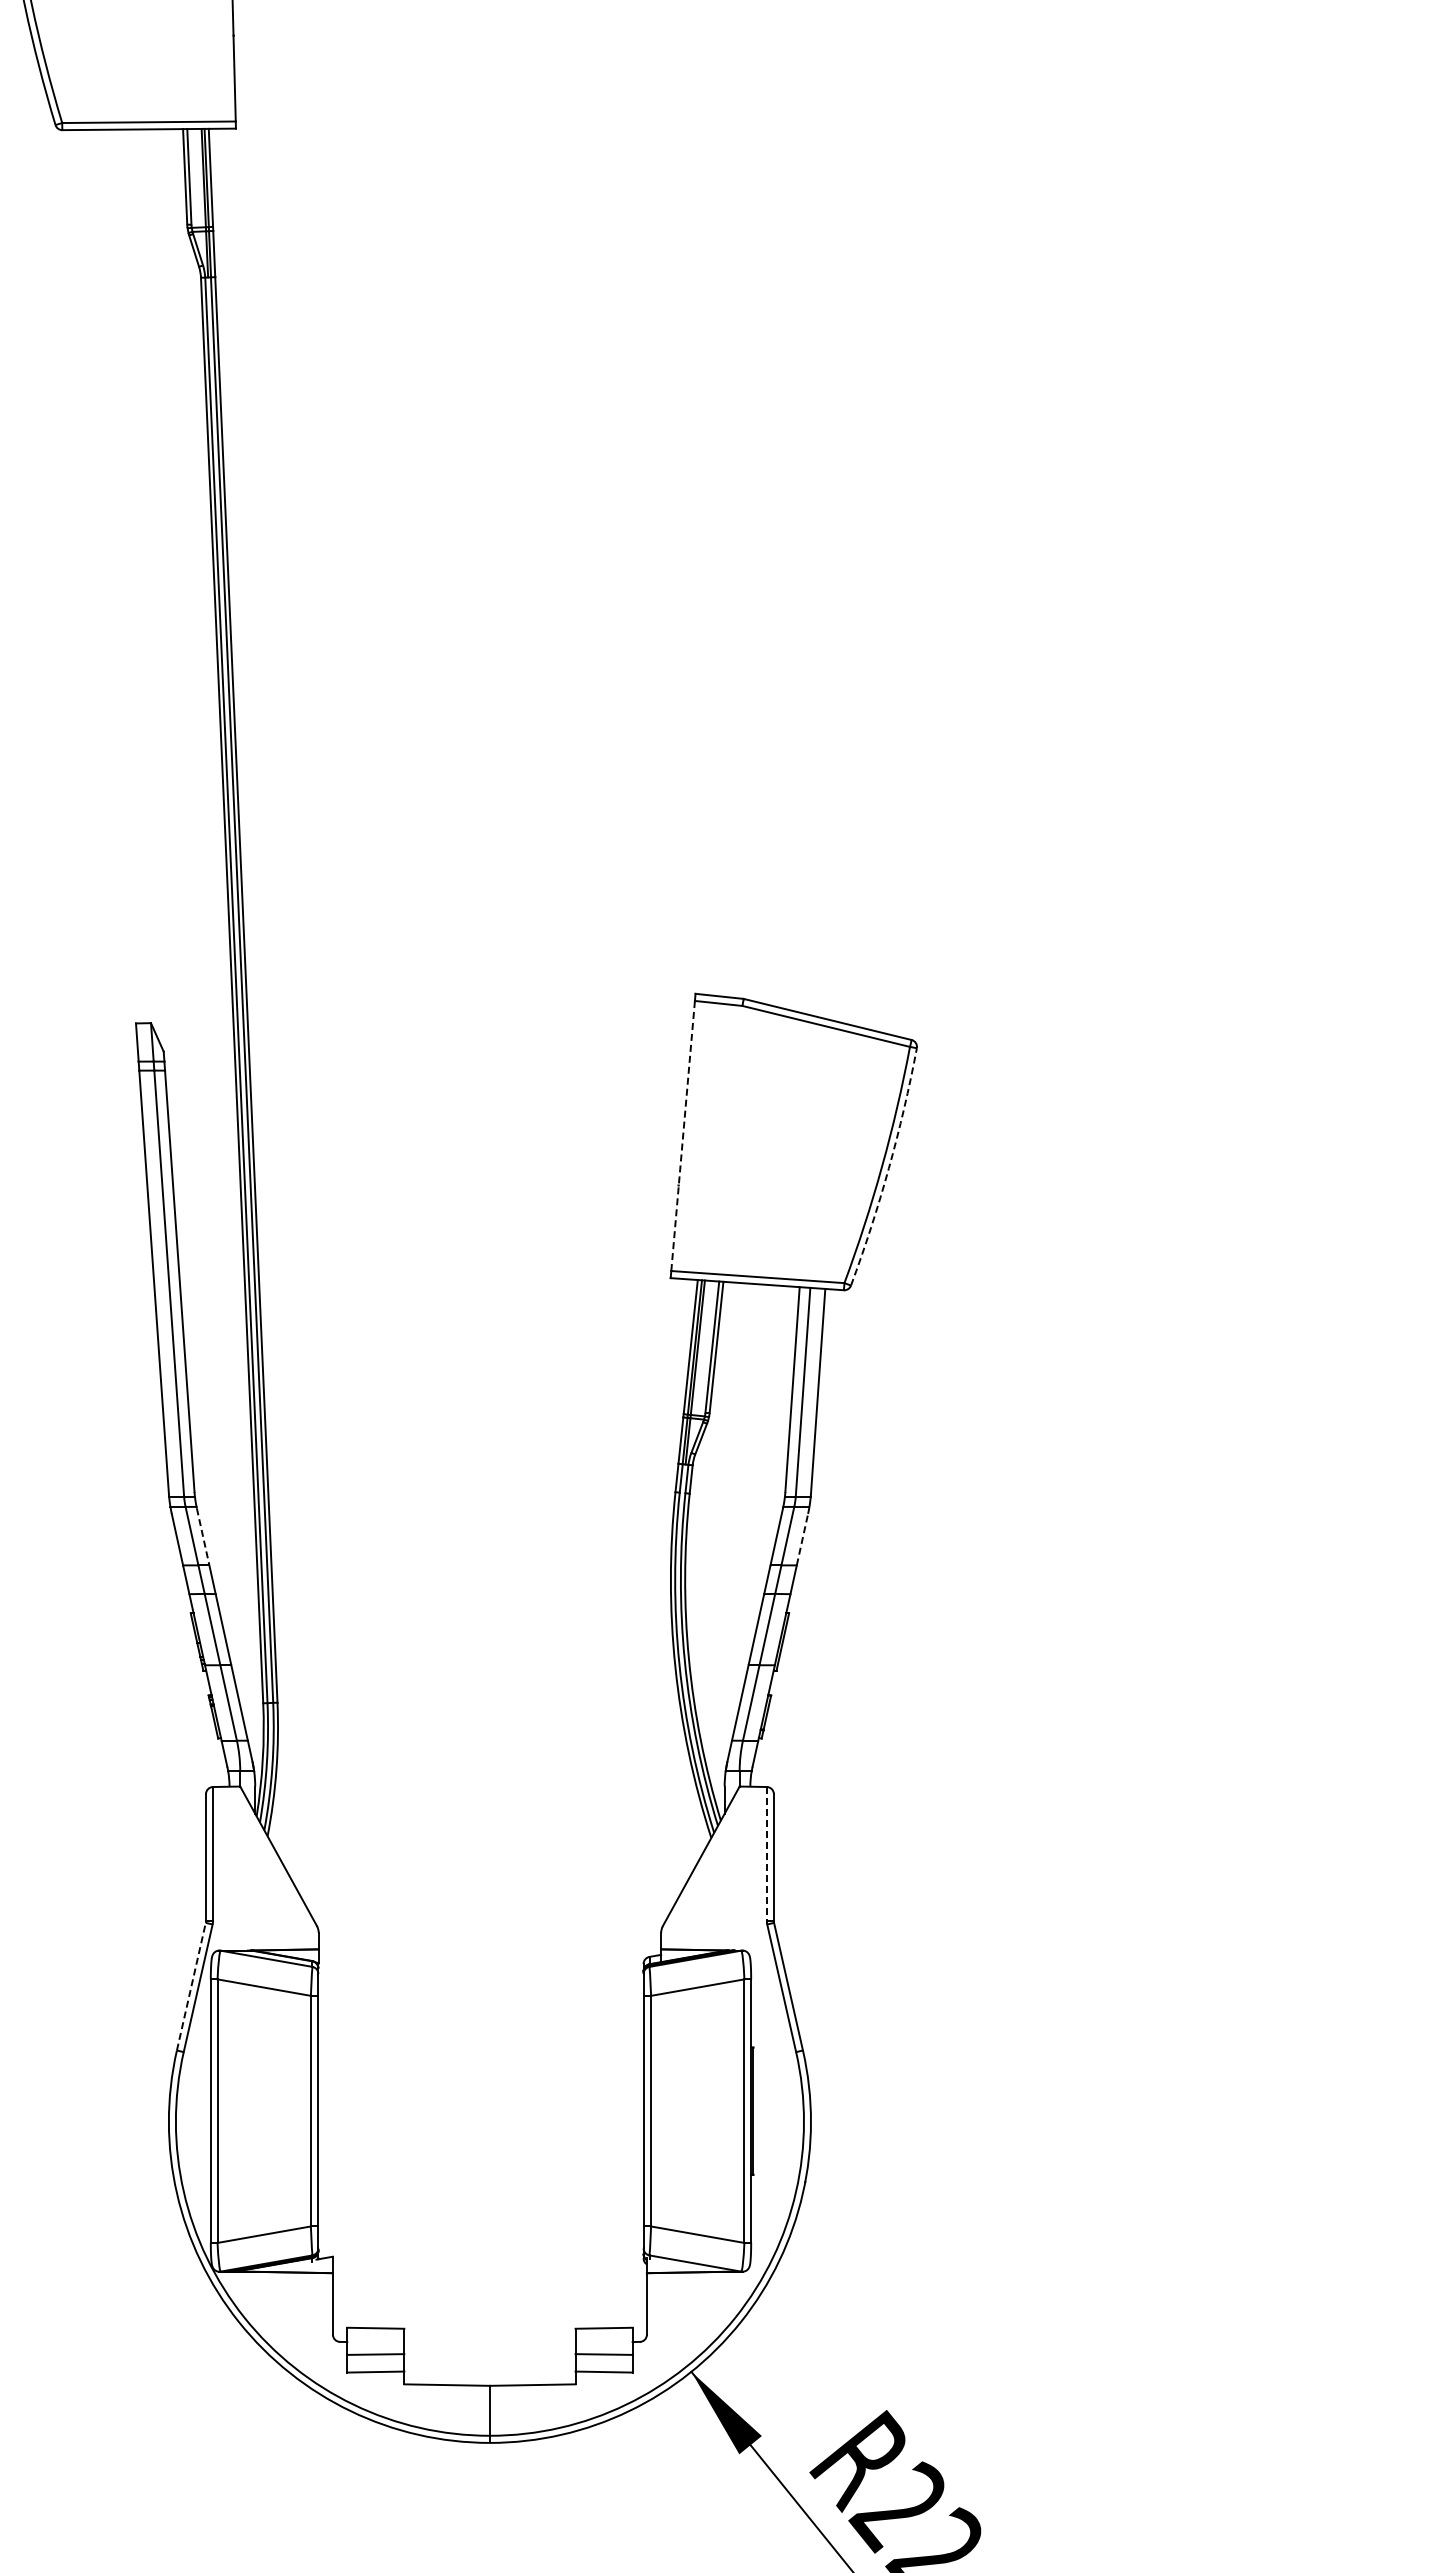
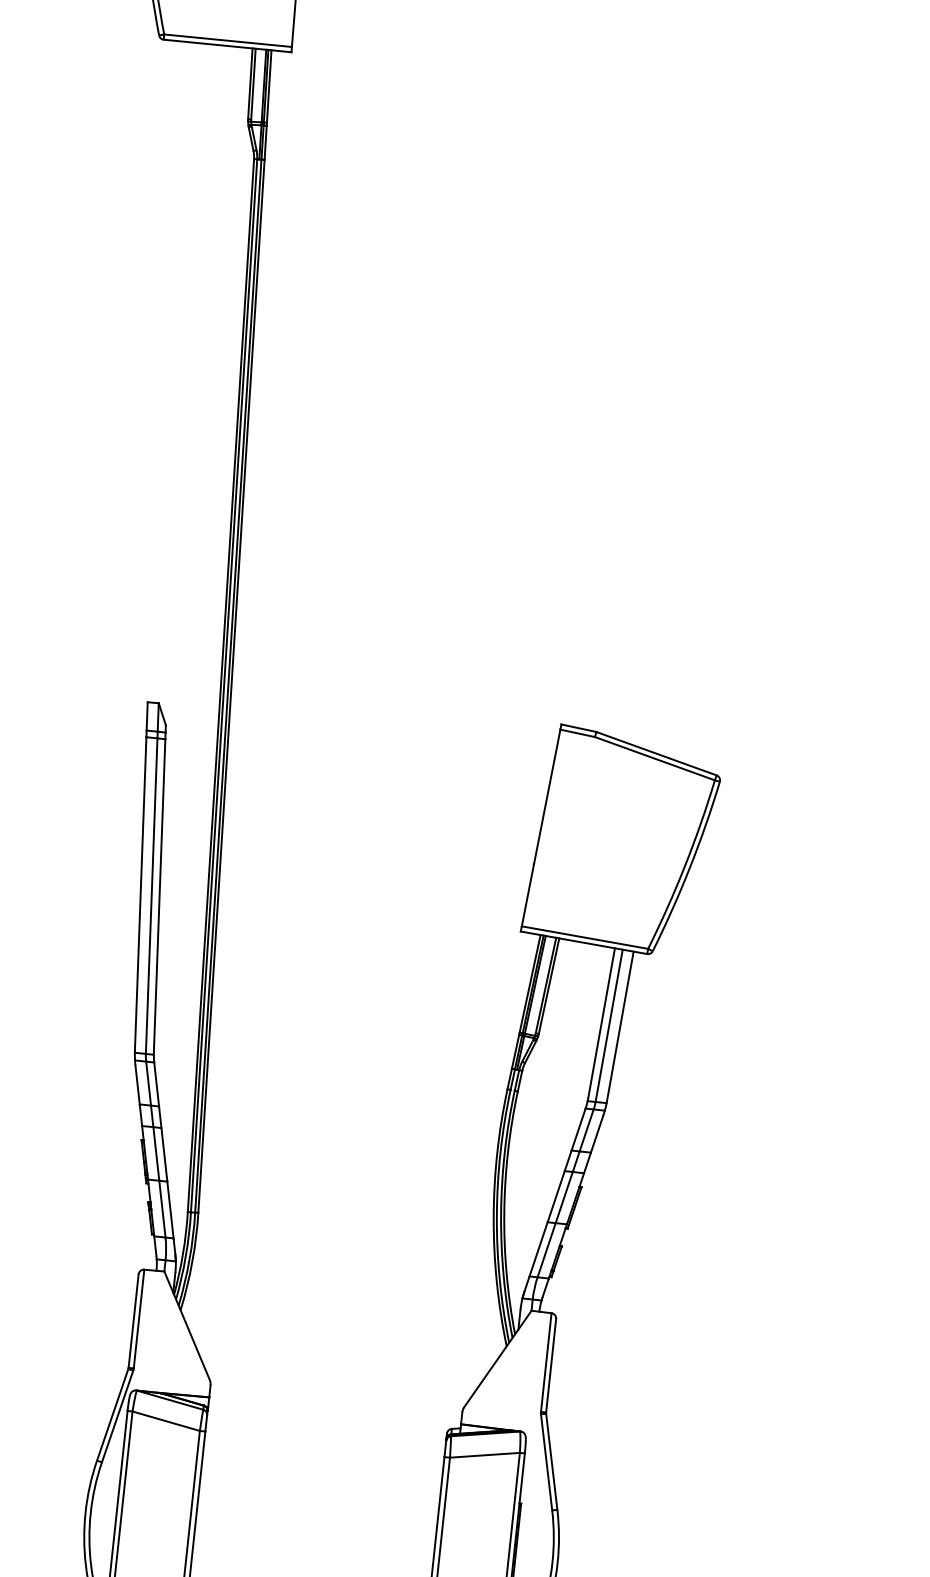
line: (683, 1135) -> (541, 827), dashed -> solid
arc: (888, 1168) -> (689, 868), dashed -> solid
line: (203, 1537) -> (156, 1085), dashed -> solid
line: (802, 1539) -> (597, 1134), dashed -> solid
line: (766, 1854) -> (545, 1362), dashed -> solid
line: (191, 1986) -> (112, 1414), dashed -> solid

